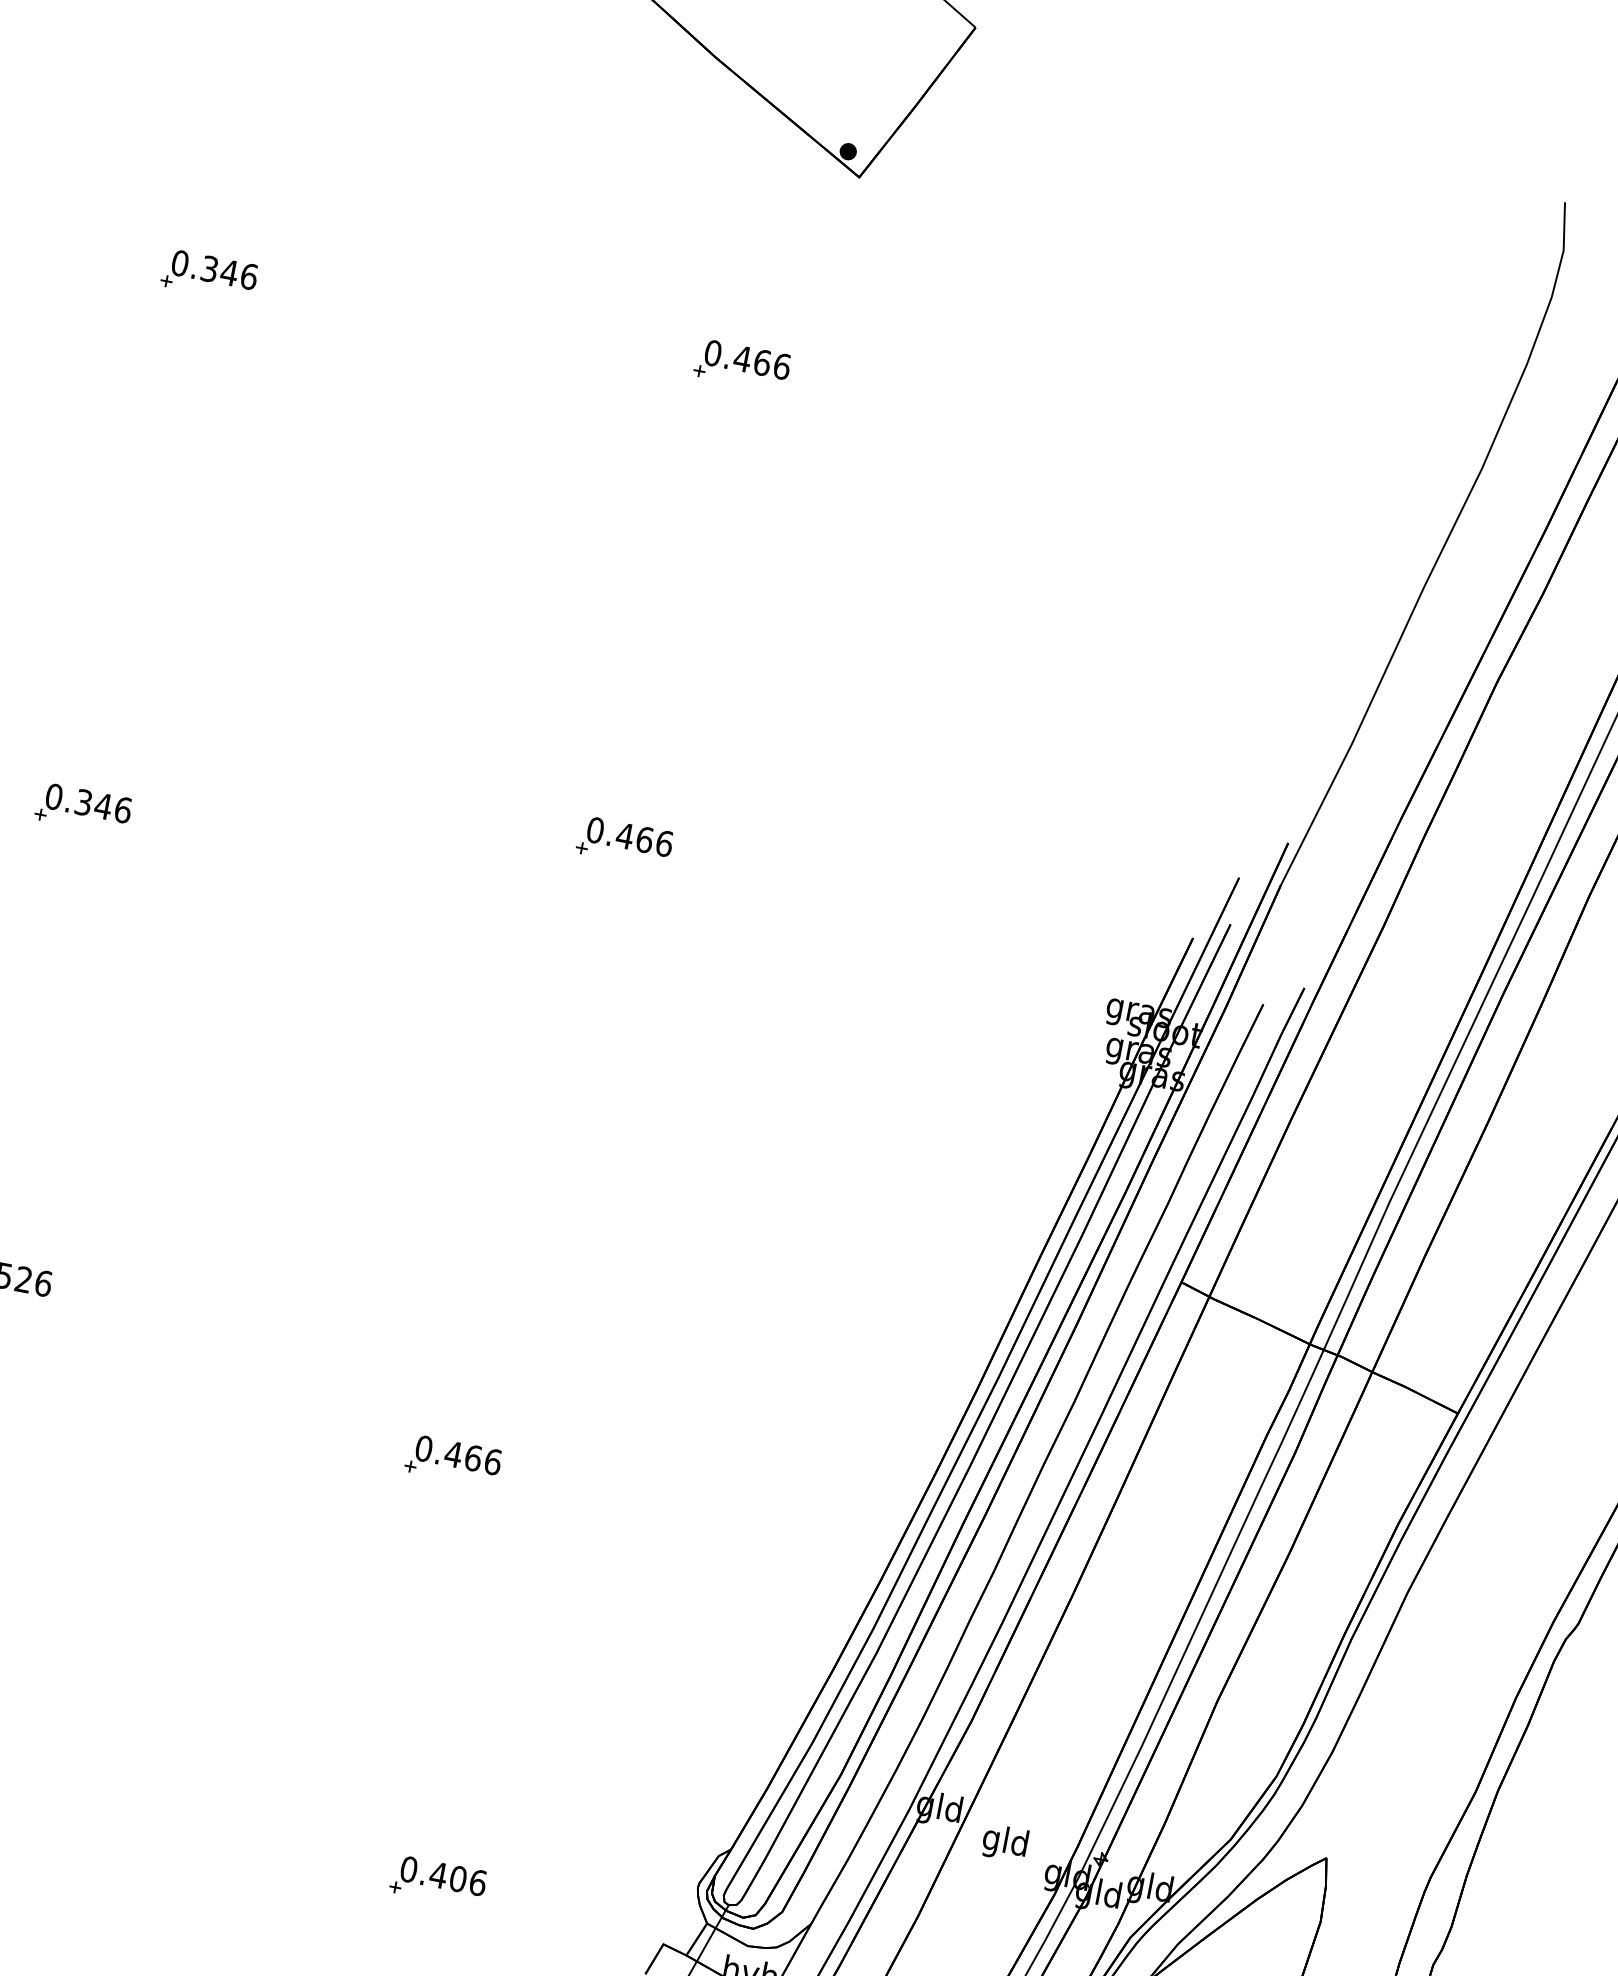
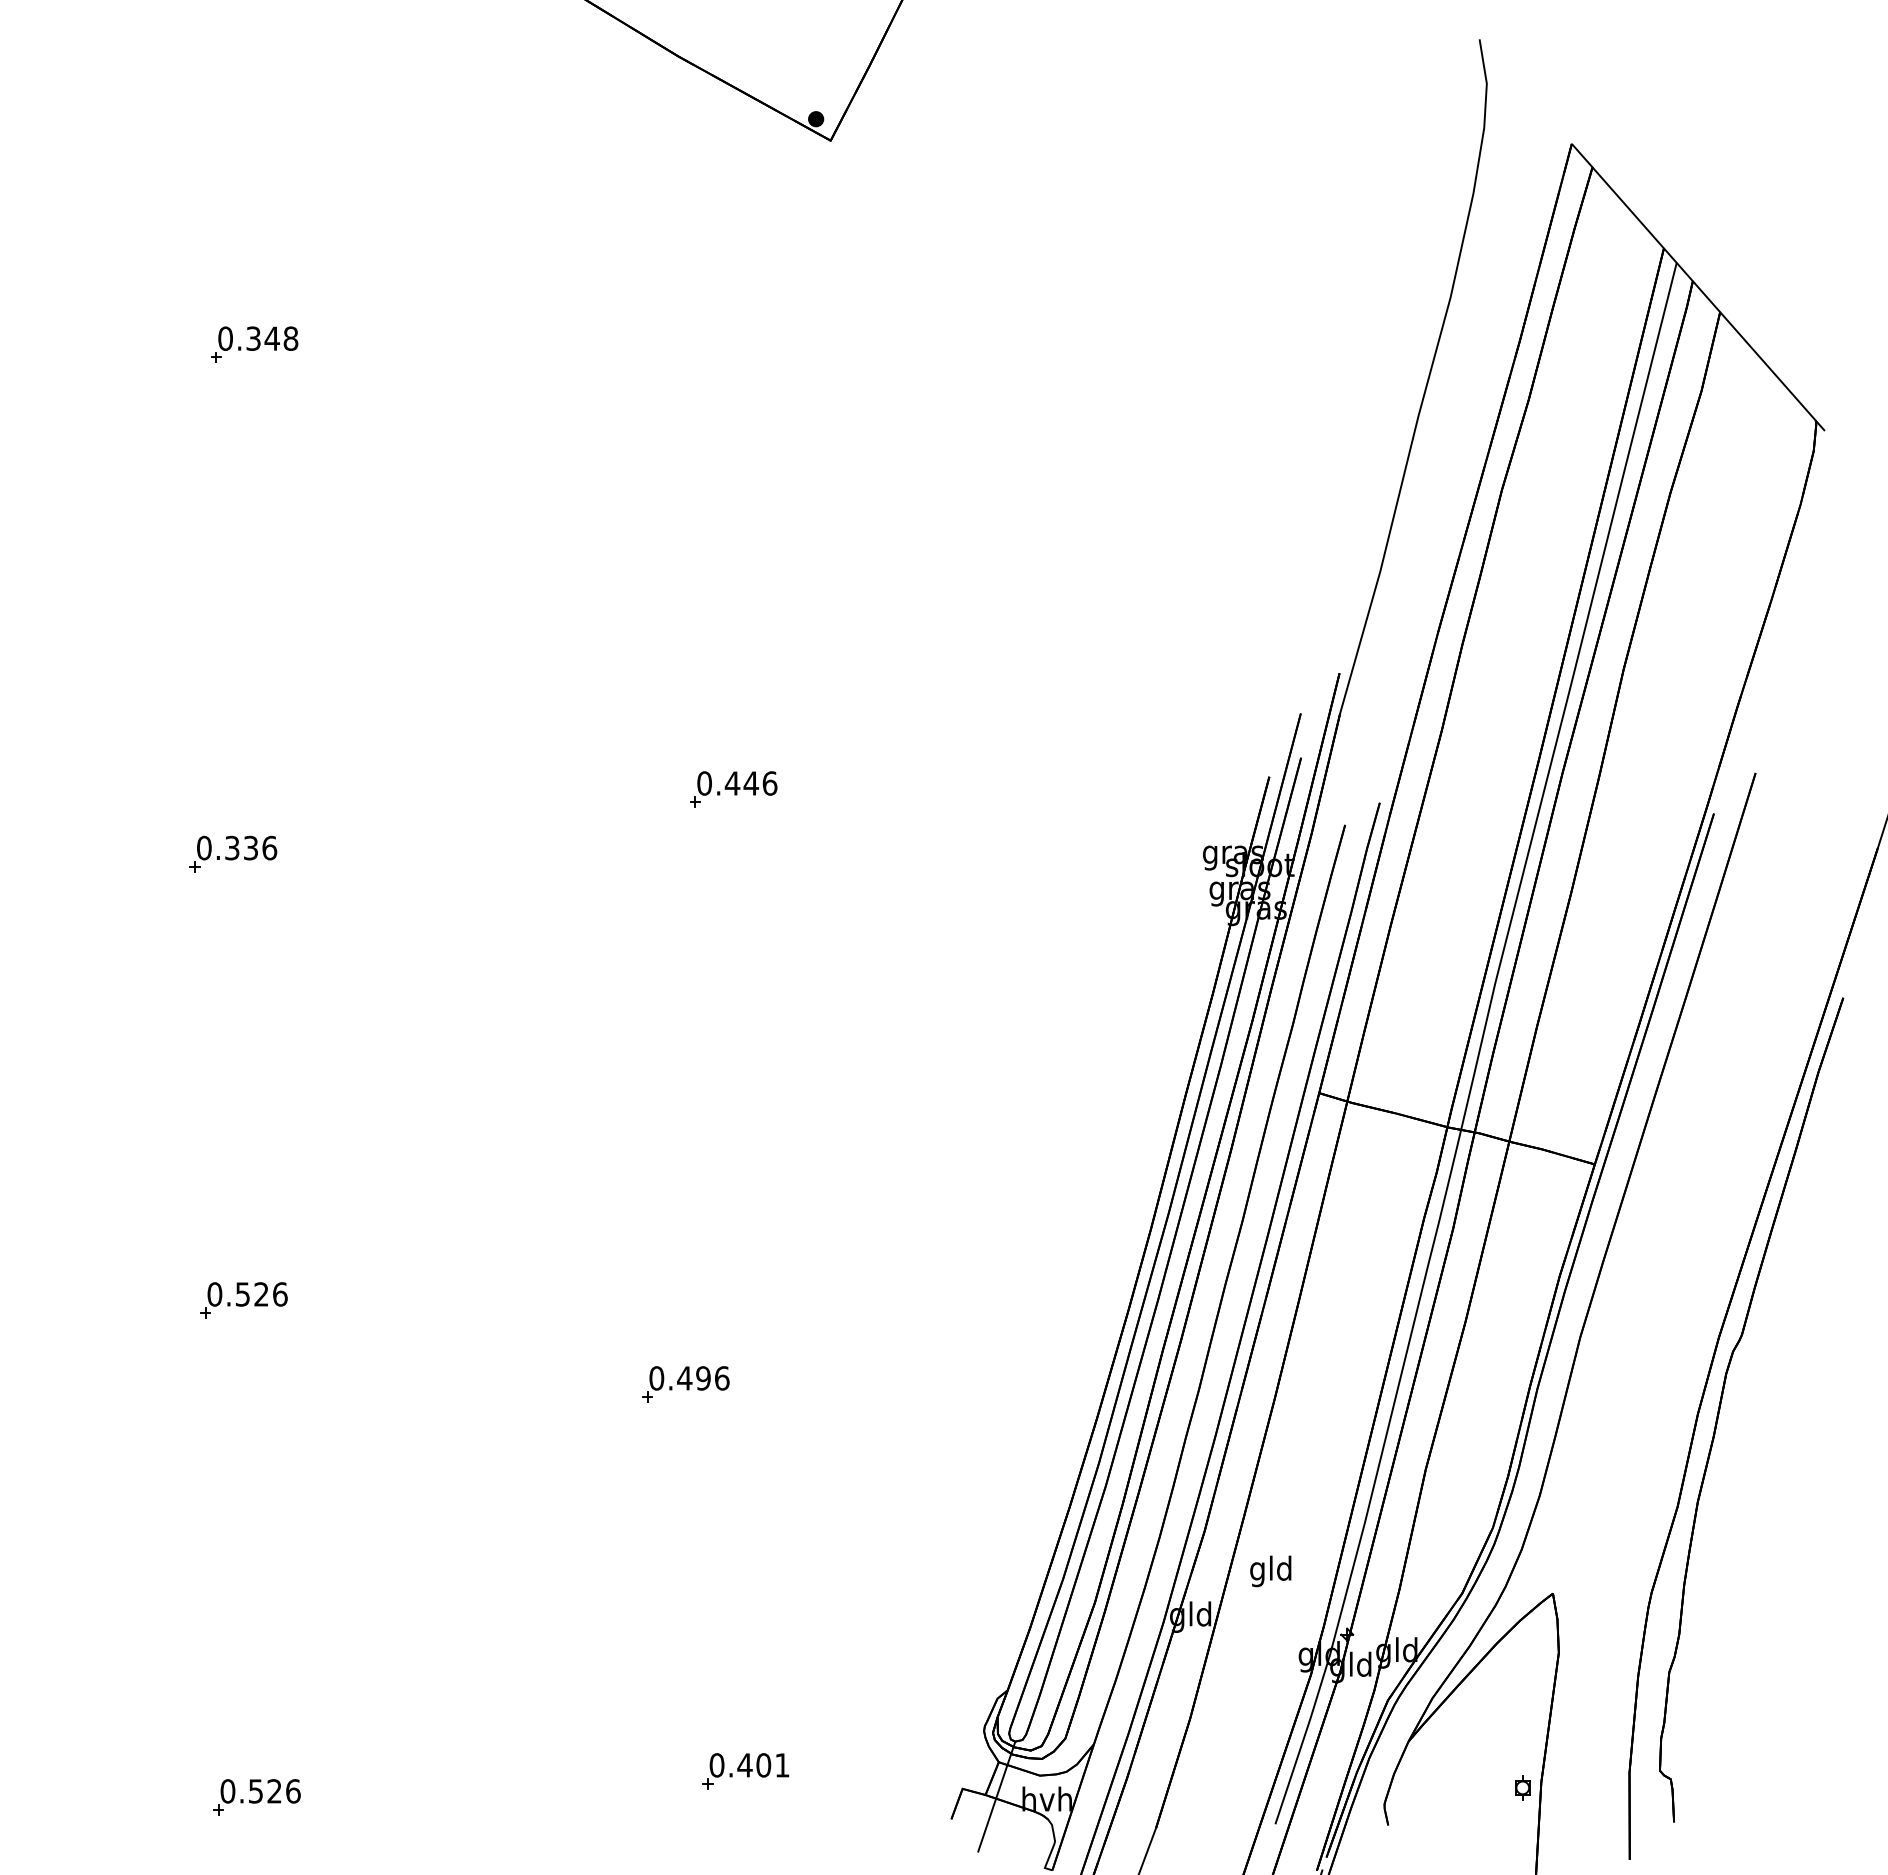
text: (248, 276) -> (290, 338), 0.346 -> 0.348
part: (741, 364) -> (756, 332), removed
text: (103, 805) -> (250, 847), 0.346 -> 0.336
text: (643, 839) -> (750, 783), 0.466 -> 0.446
text: (473, 1458) -> (703, 1378), 0.466 -> 0.496
text: (1004, 1843) -> (1270, 1571), moved
text: (478, 1883) -> (782, 1765), 0.406 -> 0.401

